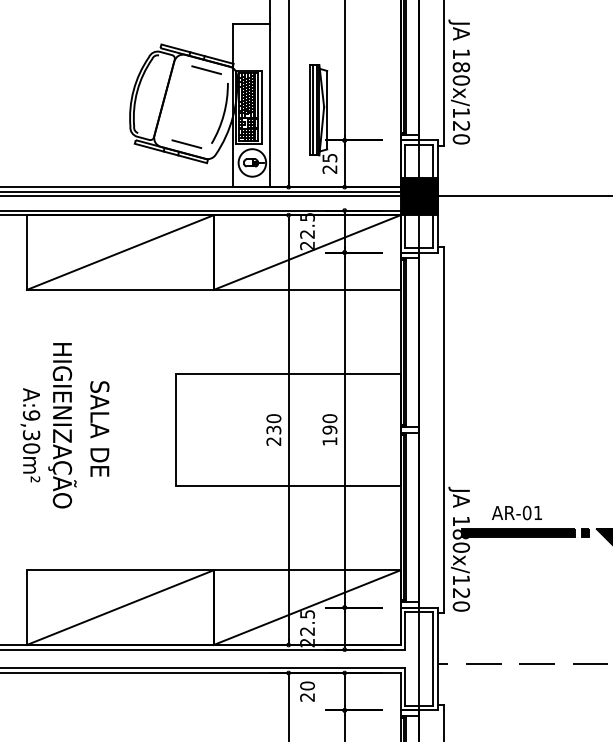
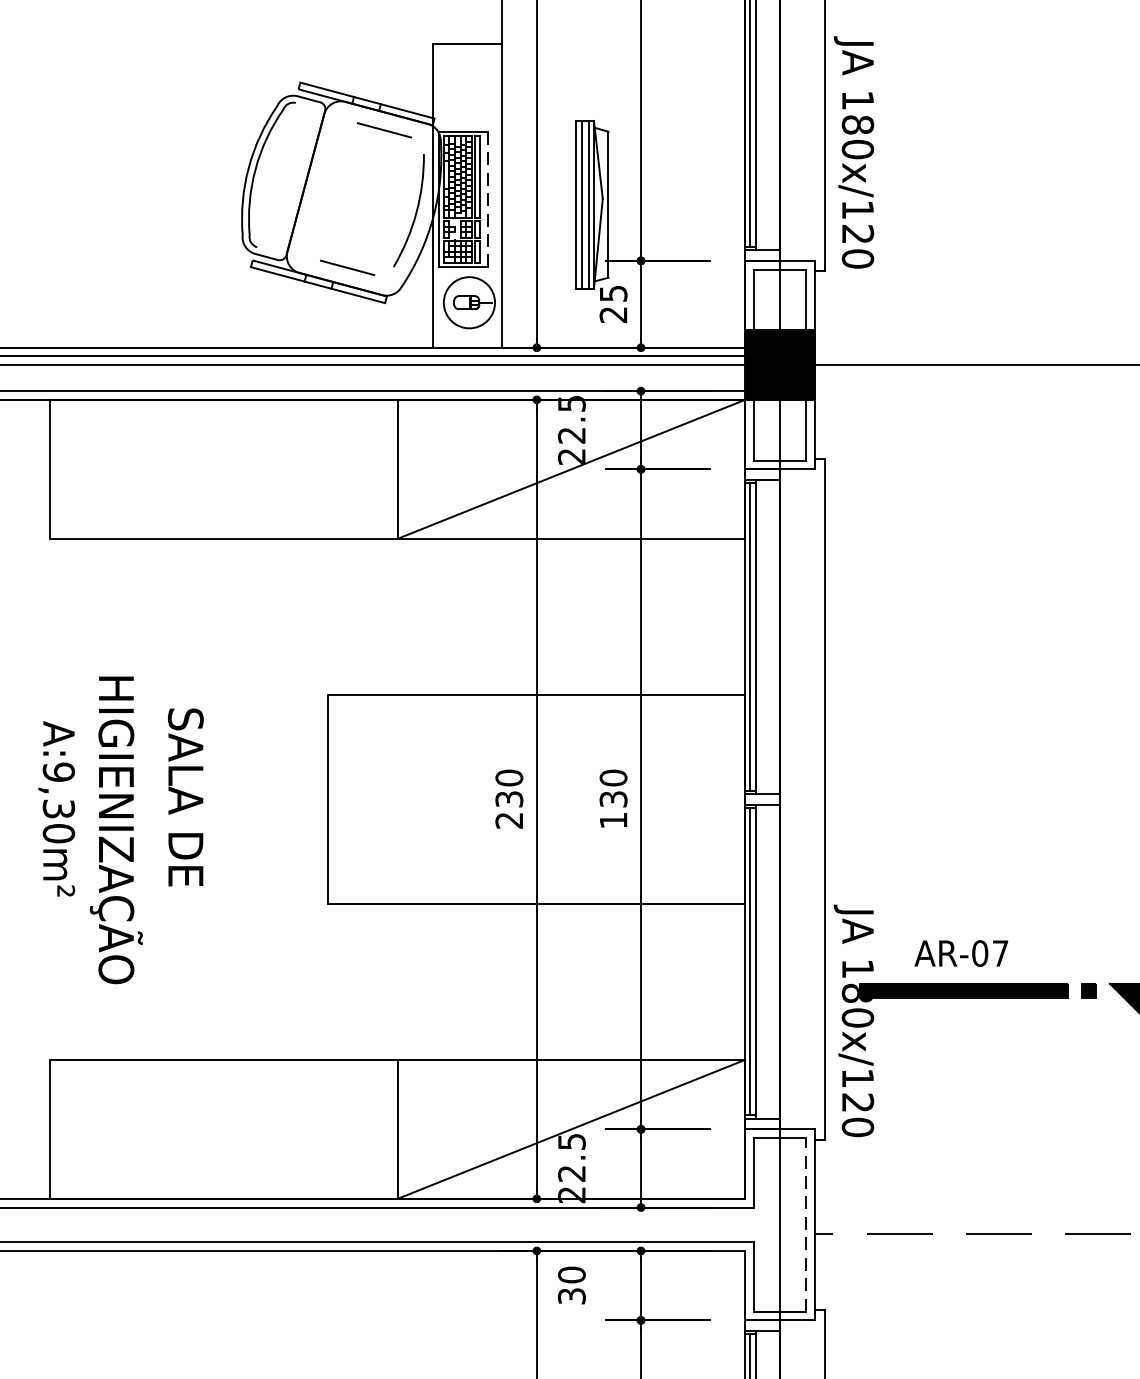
line: (262, 107) -> (488, 199), solid -> dashed
line: (119, 252) -> (222, 469), removed
text: (62, 425) -> (116, 829), moved
text: (329, 429) -> (612, 798), 190 -> 130
text: (538, 512) -> (1001, 952), AR-01 -> AR-07
line: (119, 607) -> (222, 1129), removed
line: (433, 659) -> (806, 1225), solid -> dashed
text: (307, 697) -> (571, 1296), 20 -> 30

